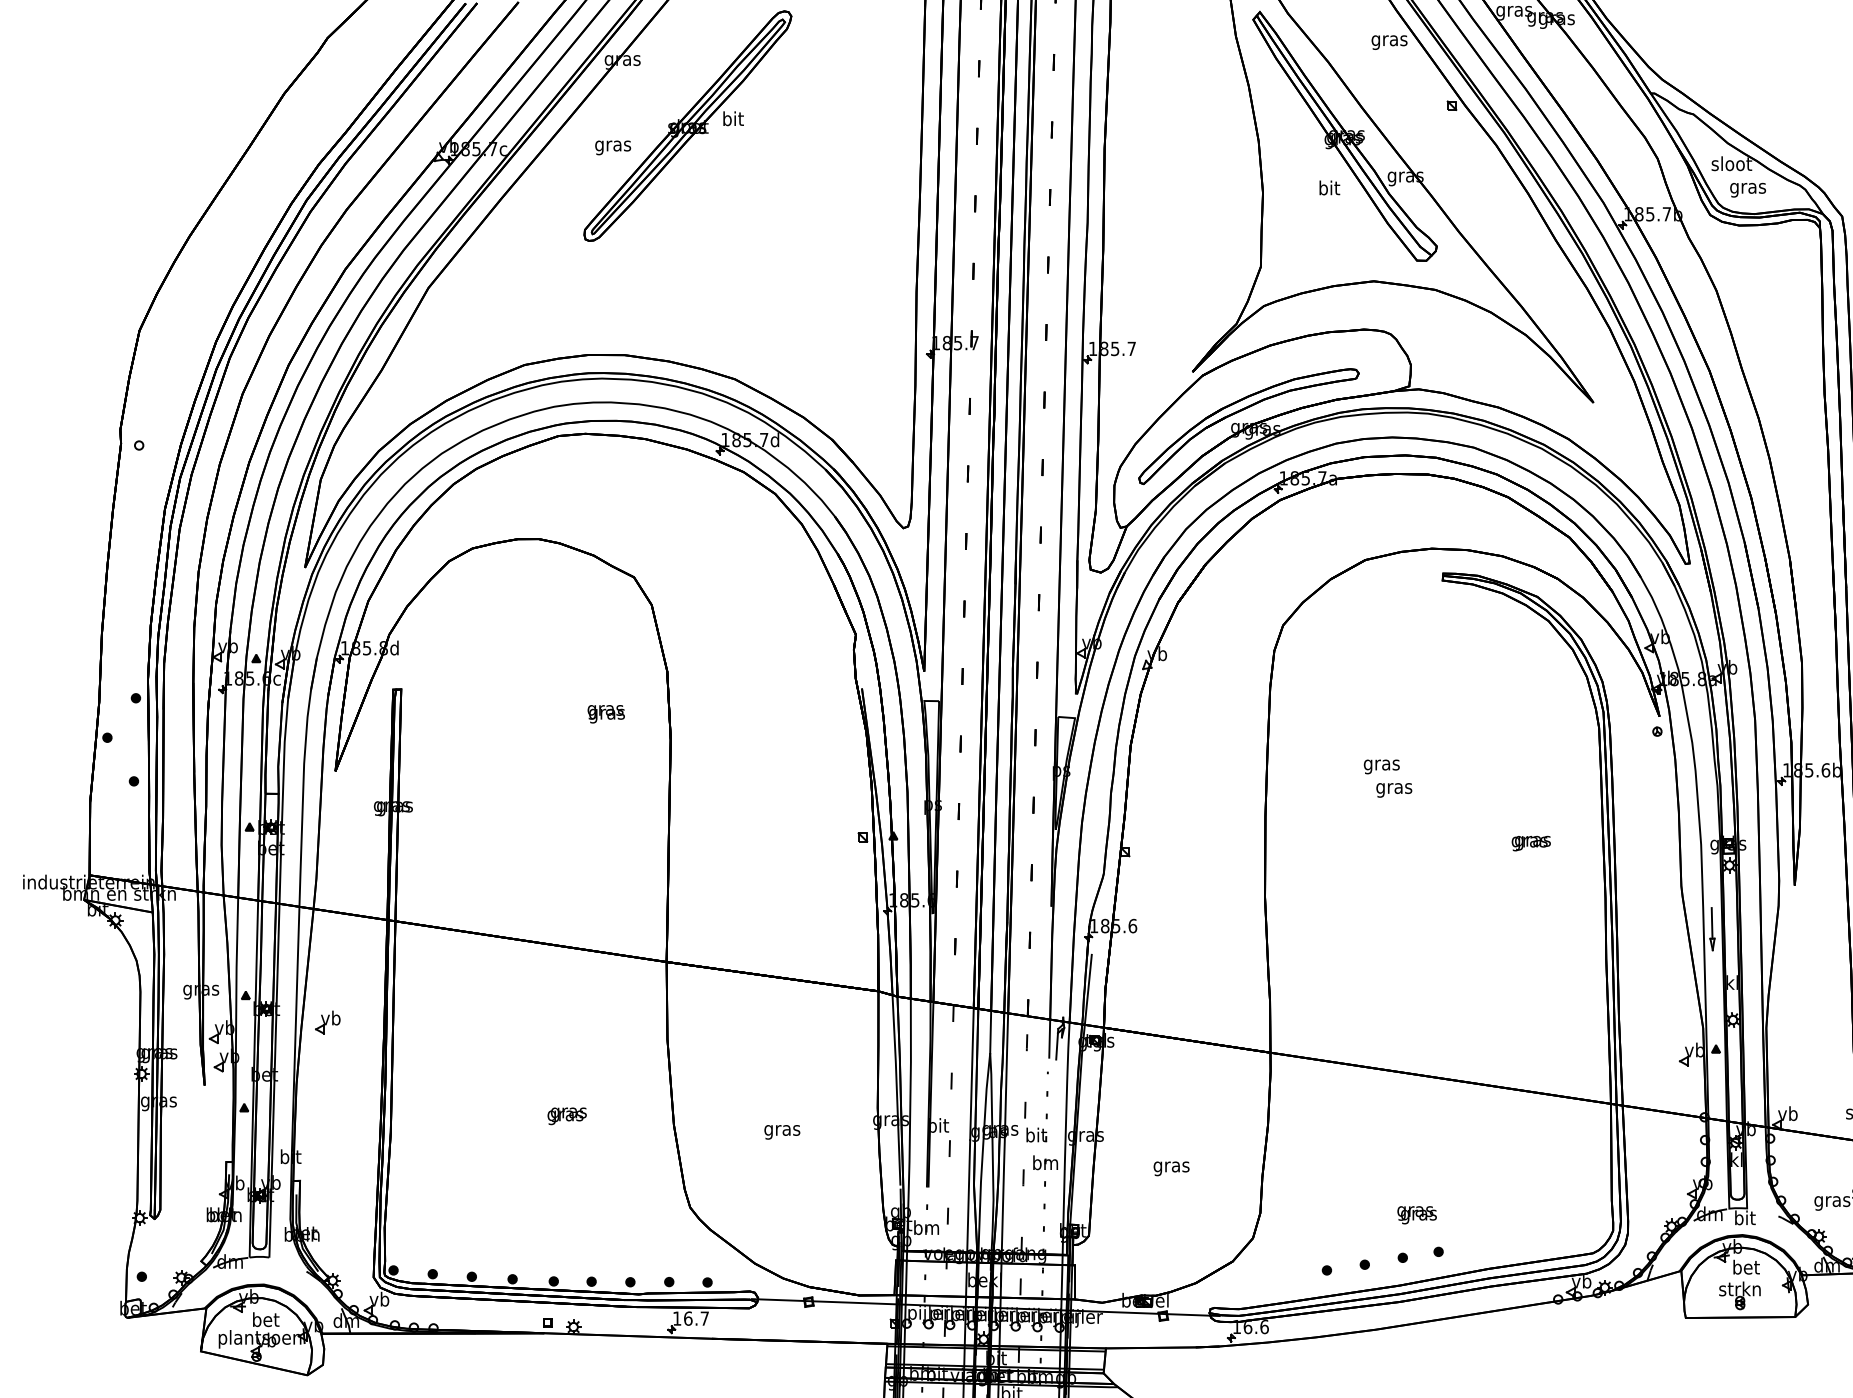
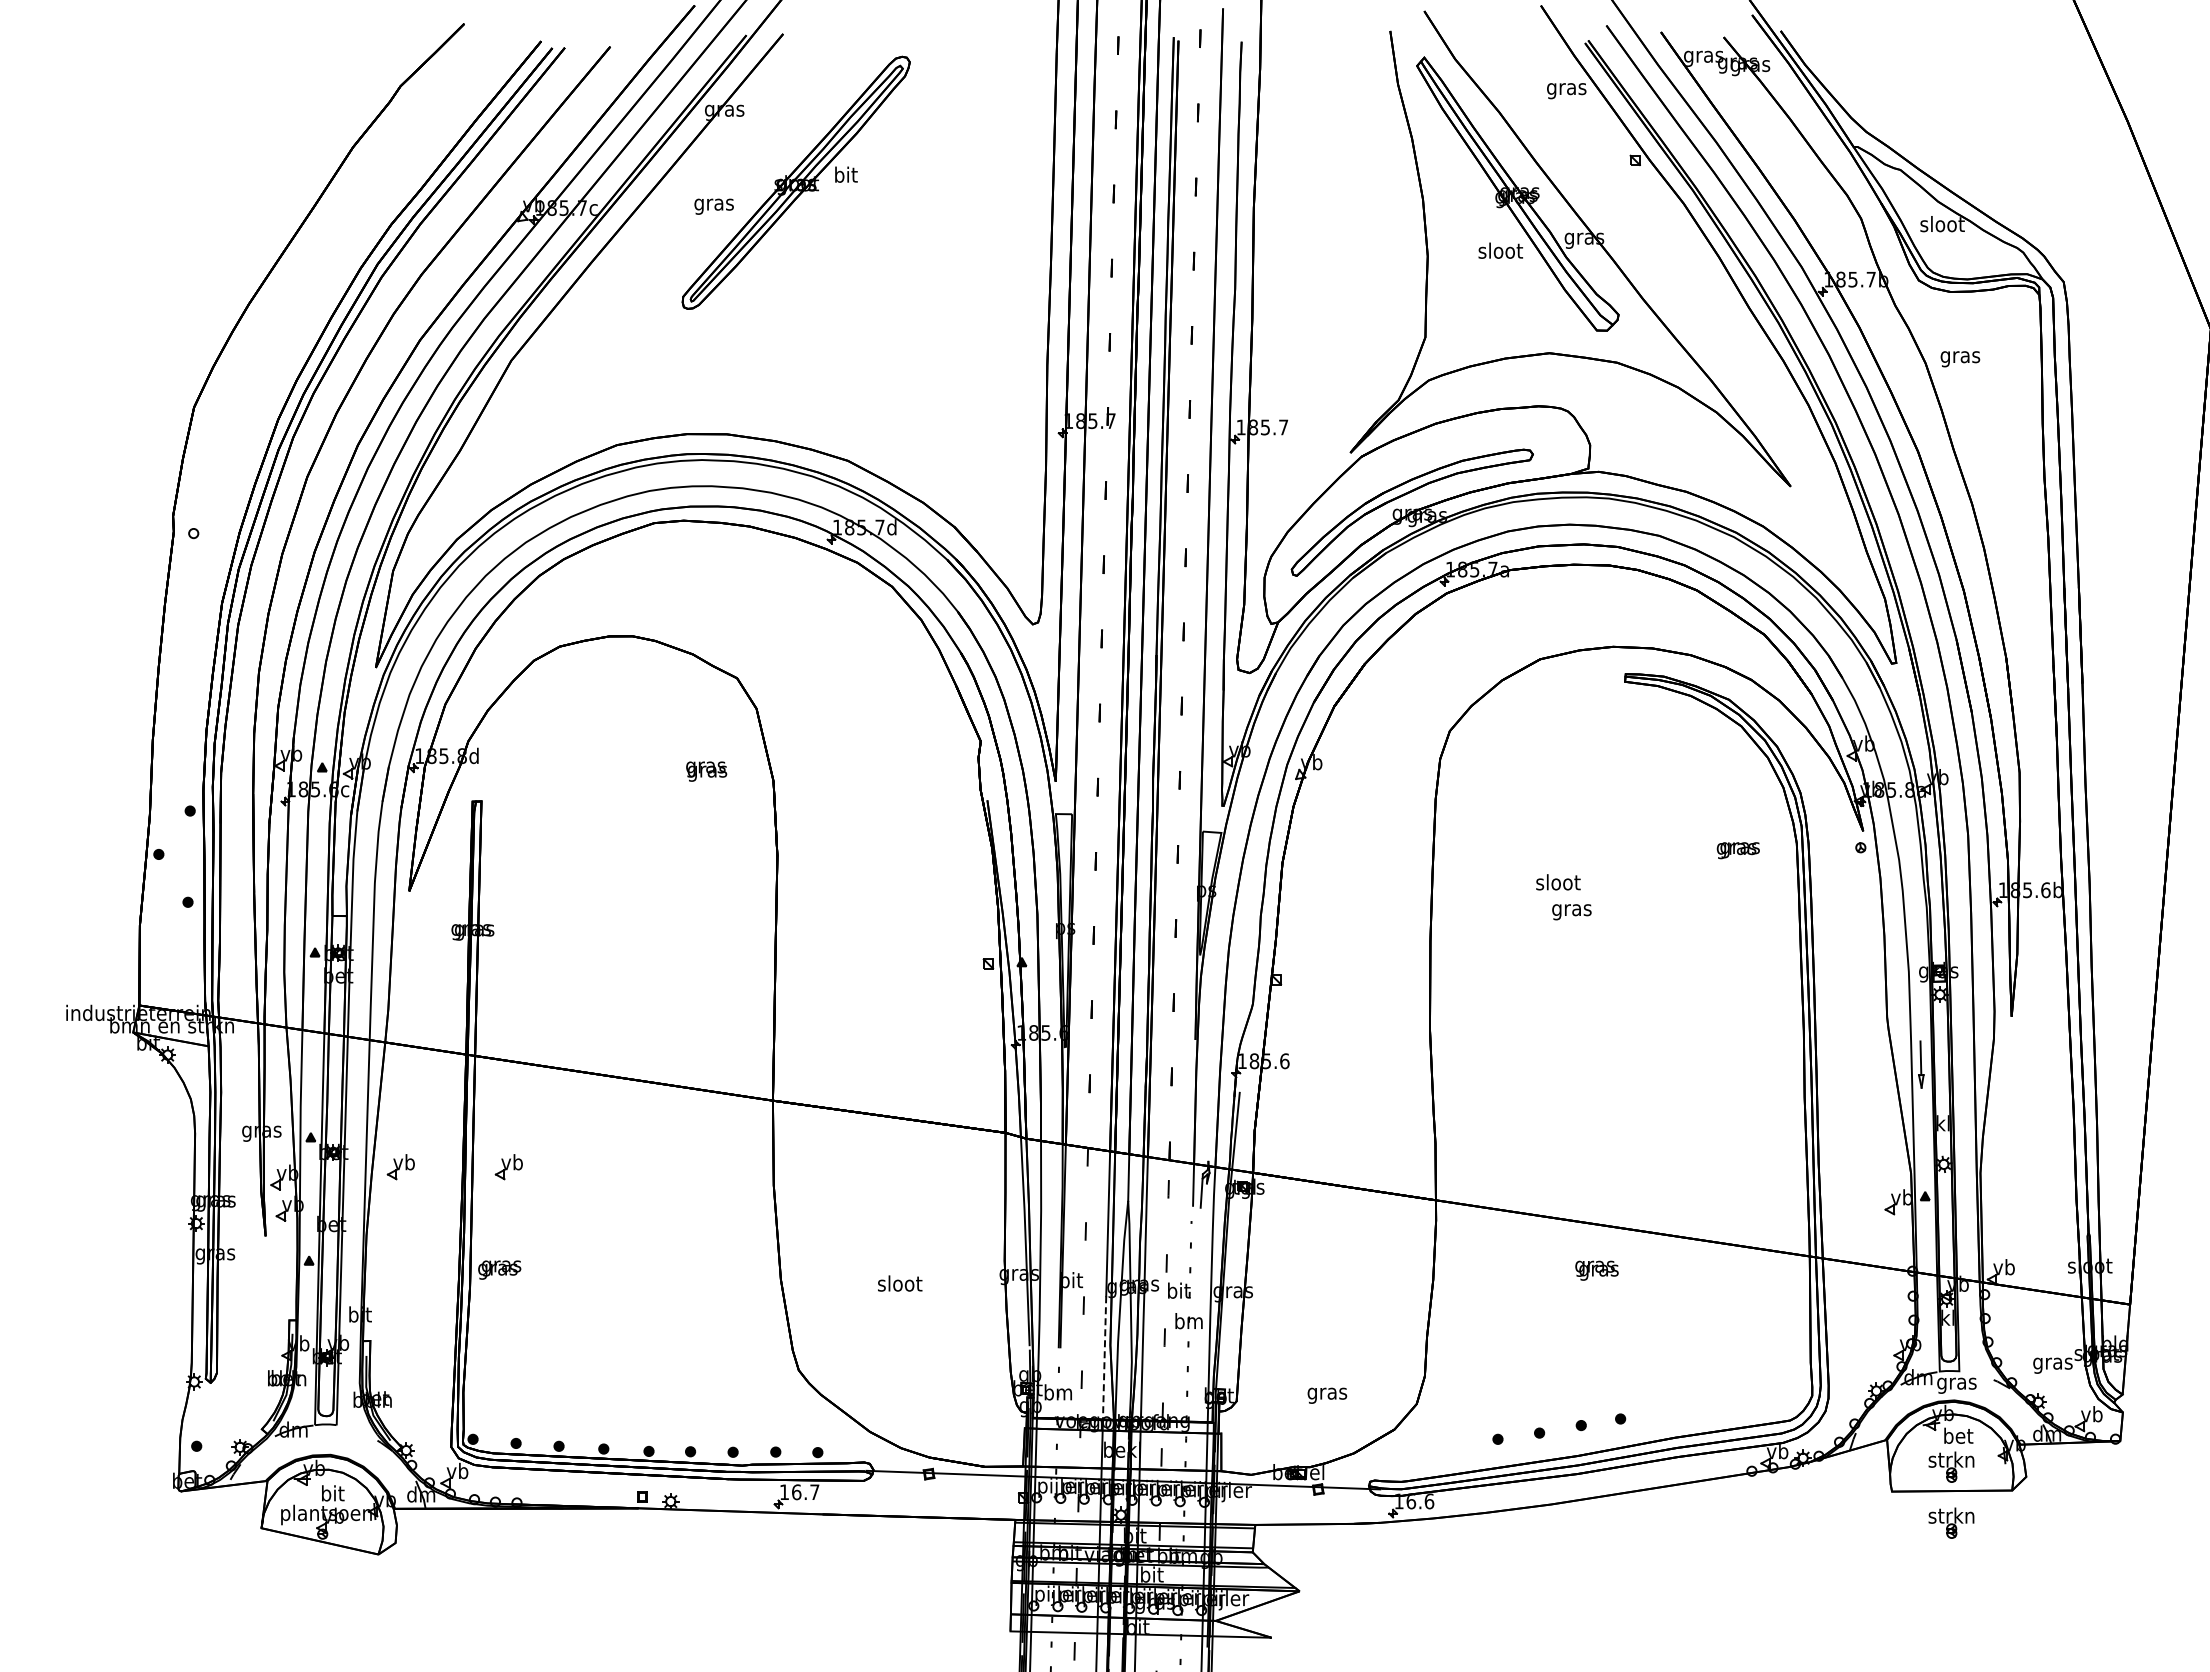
text: (1329, 187) -> (1500, 250), bit -> sloot
text: (1748, 190) -> (1960, 359), moved
text: (606, 714) -> (706, 771), moved
text: (1382, 765) -> (1558, 884), gras -> sloot
text: (1530, 843) -> (1737, 850), moved
part: (425, 1022) -> (508, 1167), added
text: (567, 1115) -> (499, 1269), moved
text: (782, 1130) -> (900, 1285), gras -> sloot
text: (1171, 1168) -> (1327, 1395), moved
line: (968, 1195) -> (1104, 1357), solid -> dashed
text: (1416, 1215) -> (1596, 1270), moved
text: (1744, 1219) -> (1956, 1383), bit -> gras
text: (265, 1319) -> (332, 1493), bet -> bit
part: (1739, 1346) -> (1951, 1522), added

